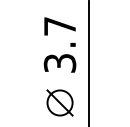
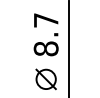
text: (59, 62) -> (45, 48), 3.7 -> 8.7

